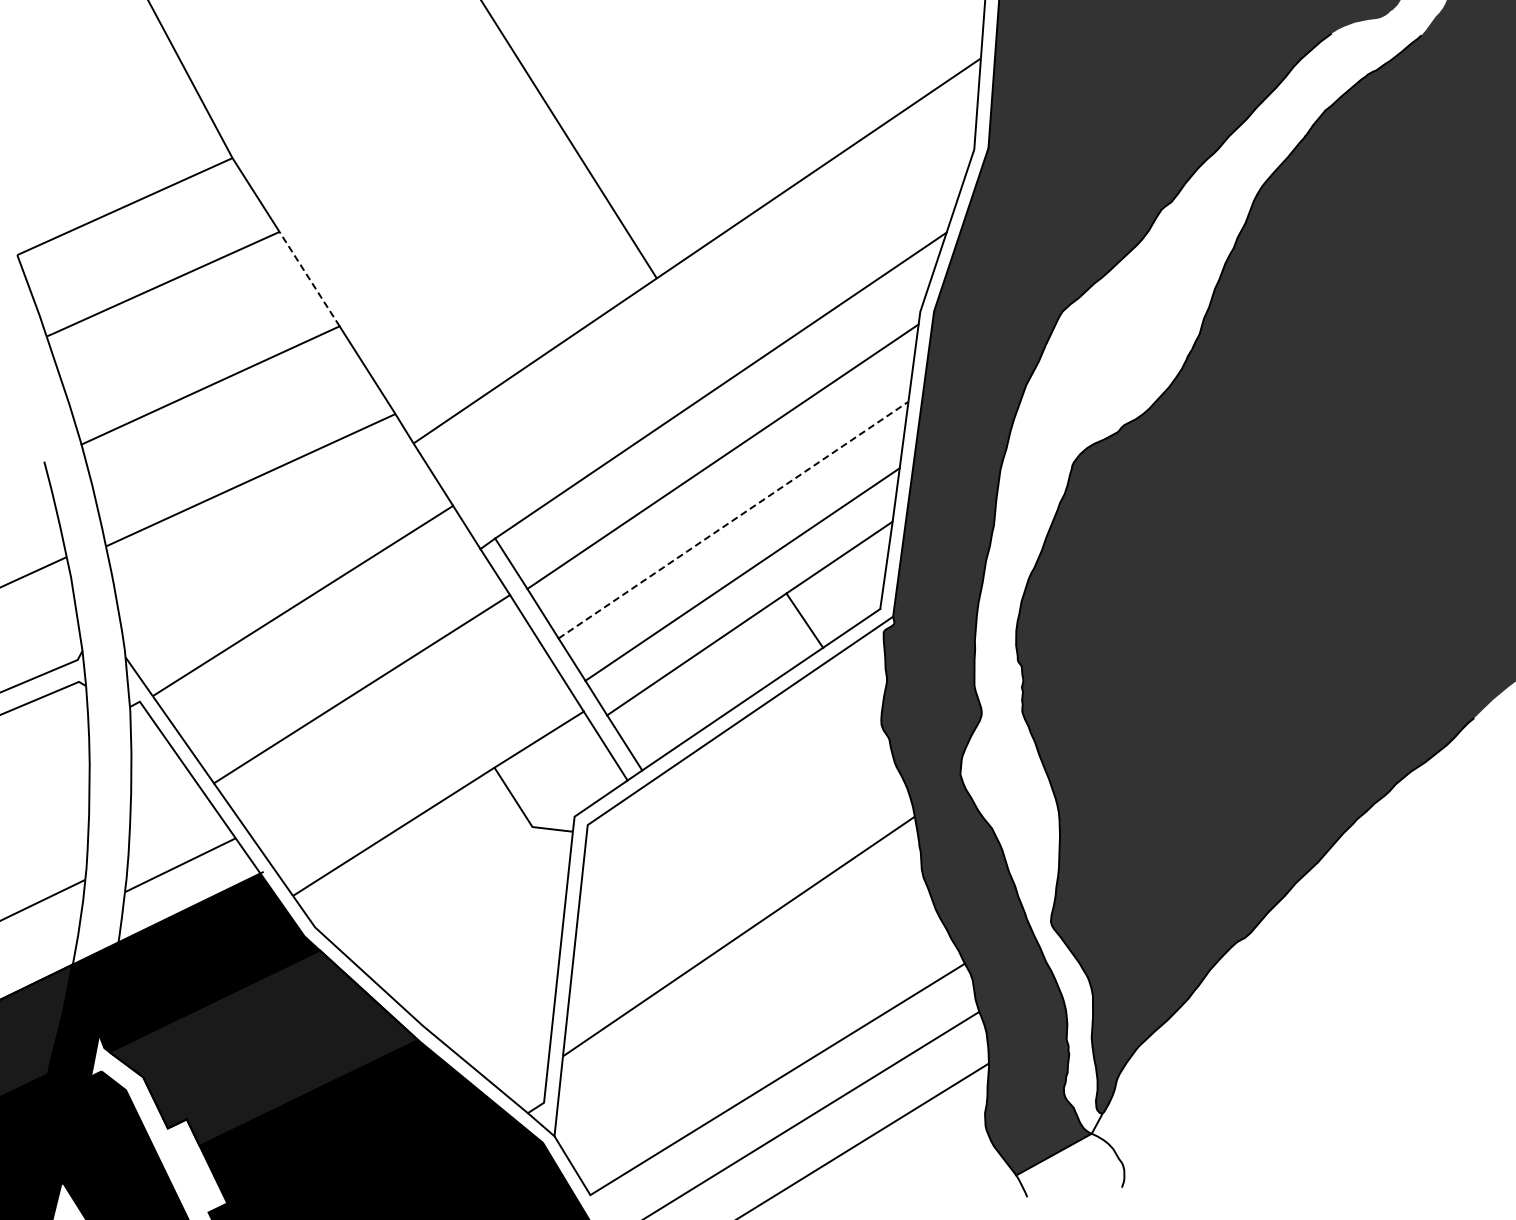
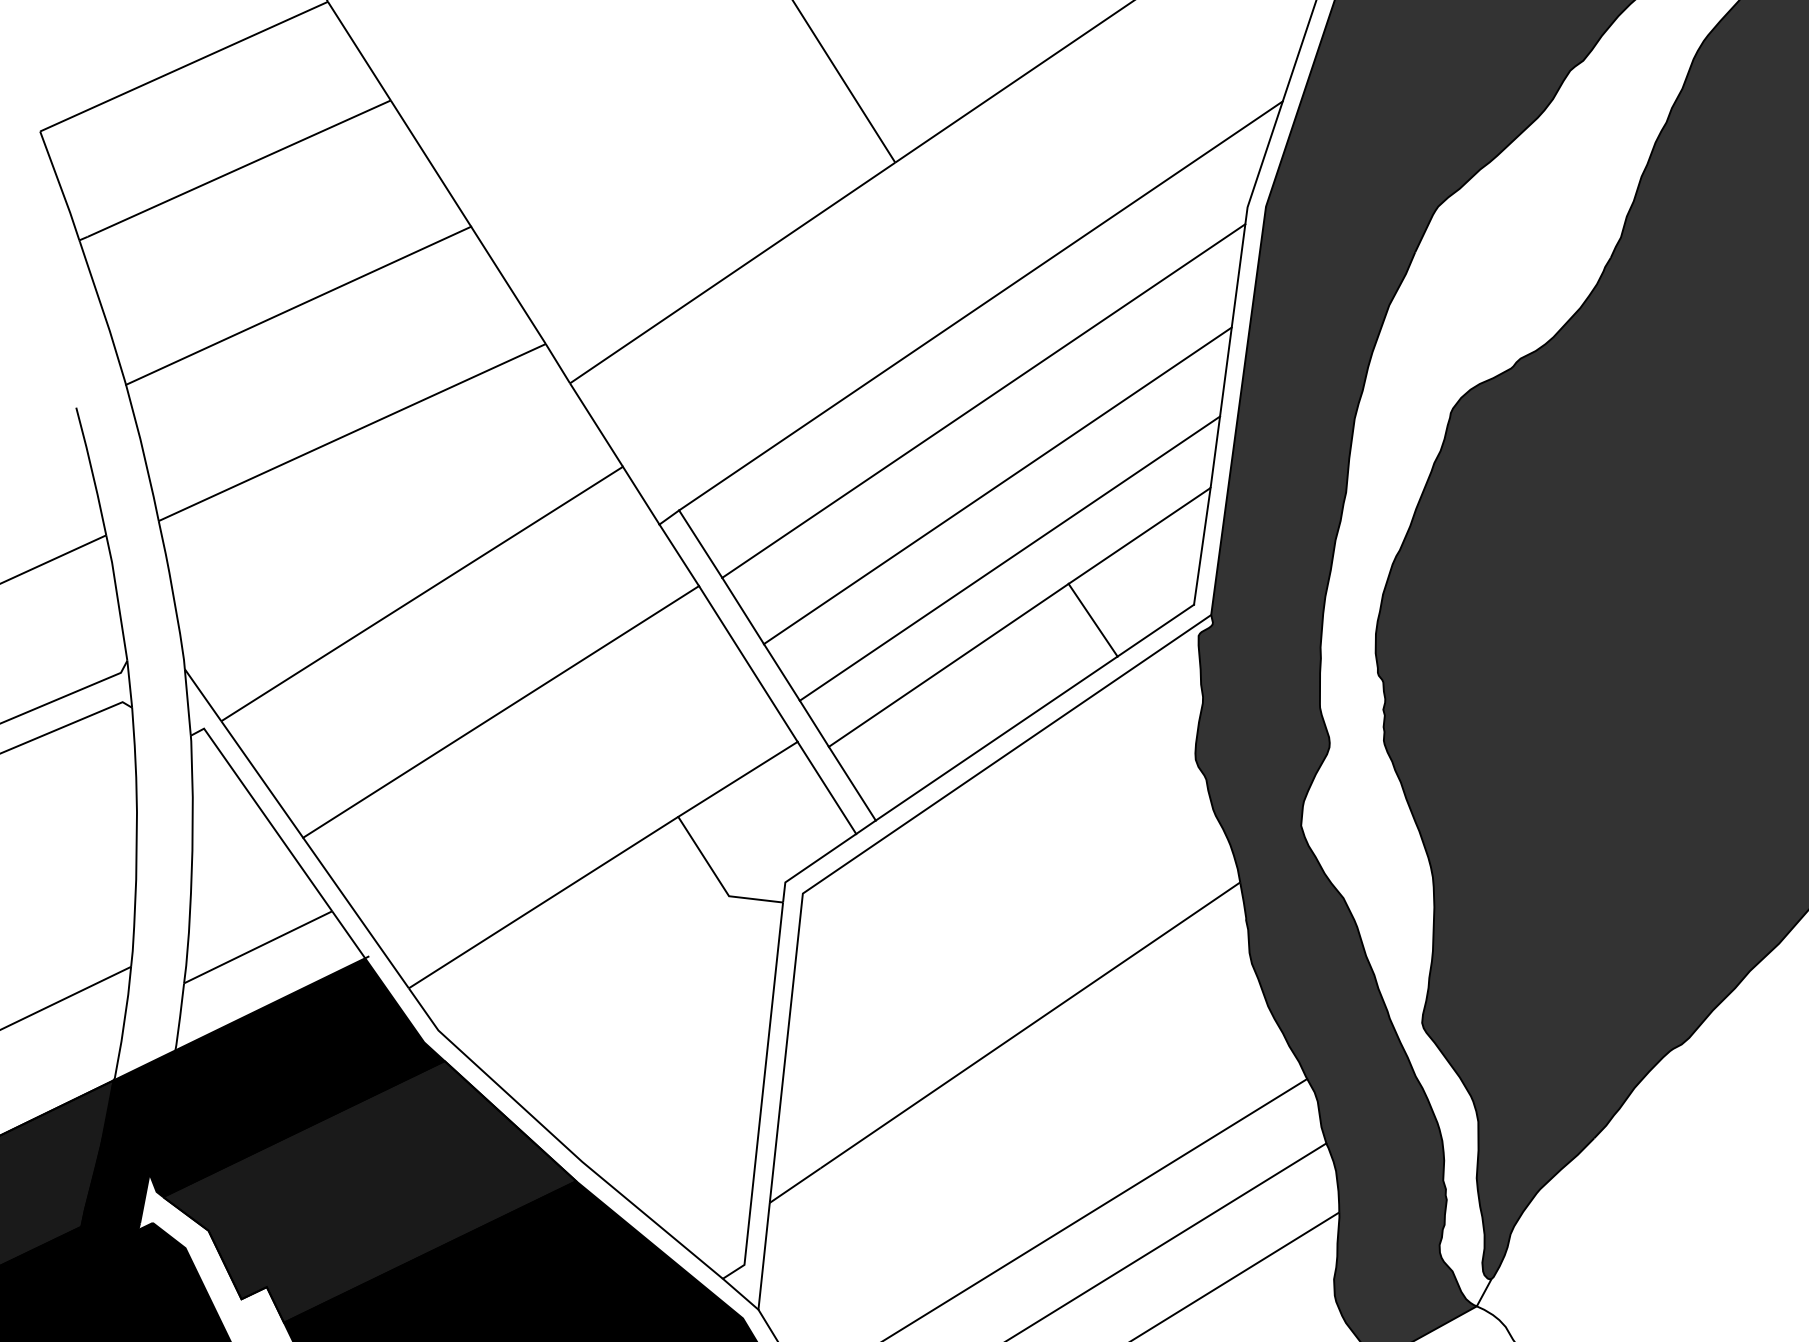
line: (309, 279) -> (430, 164), dashed -> solid
line: (733, 519) -> (997, 485), dashed -> solid

